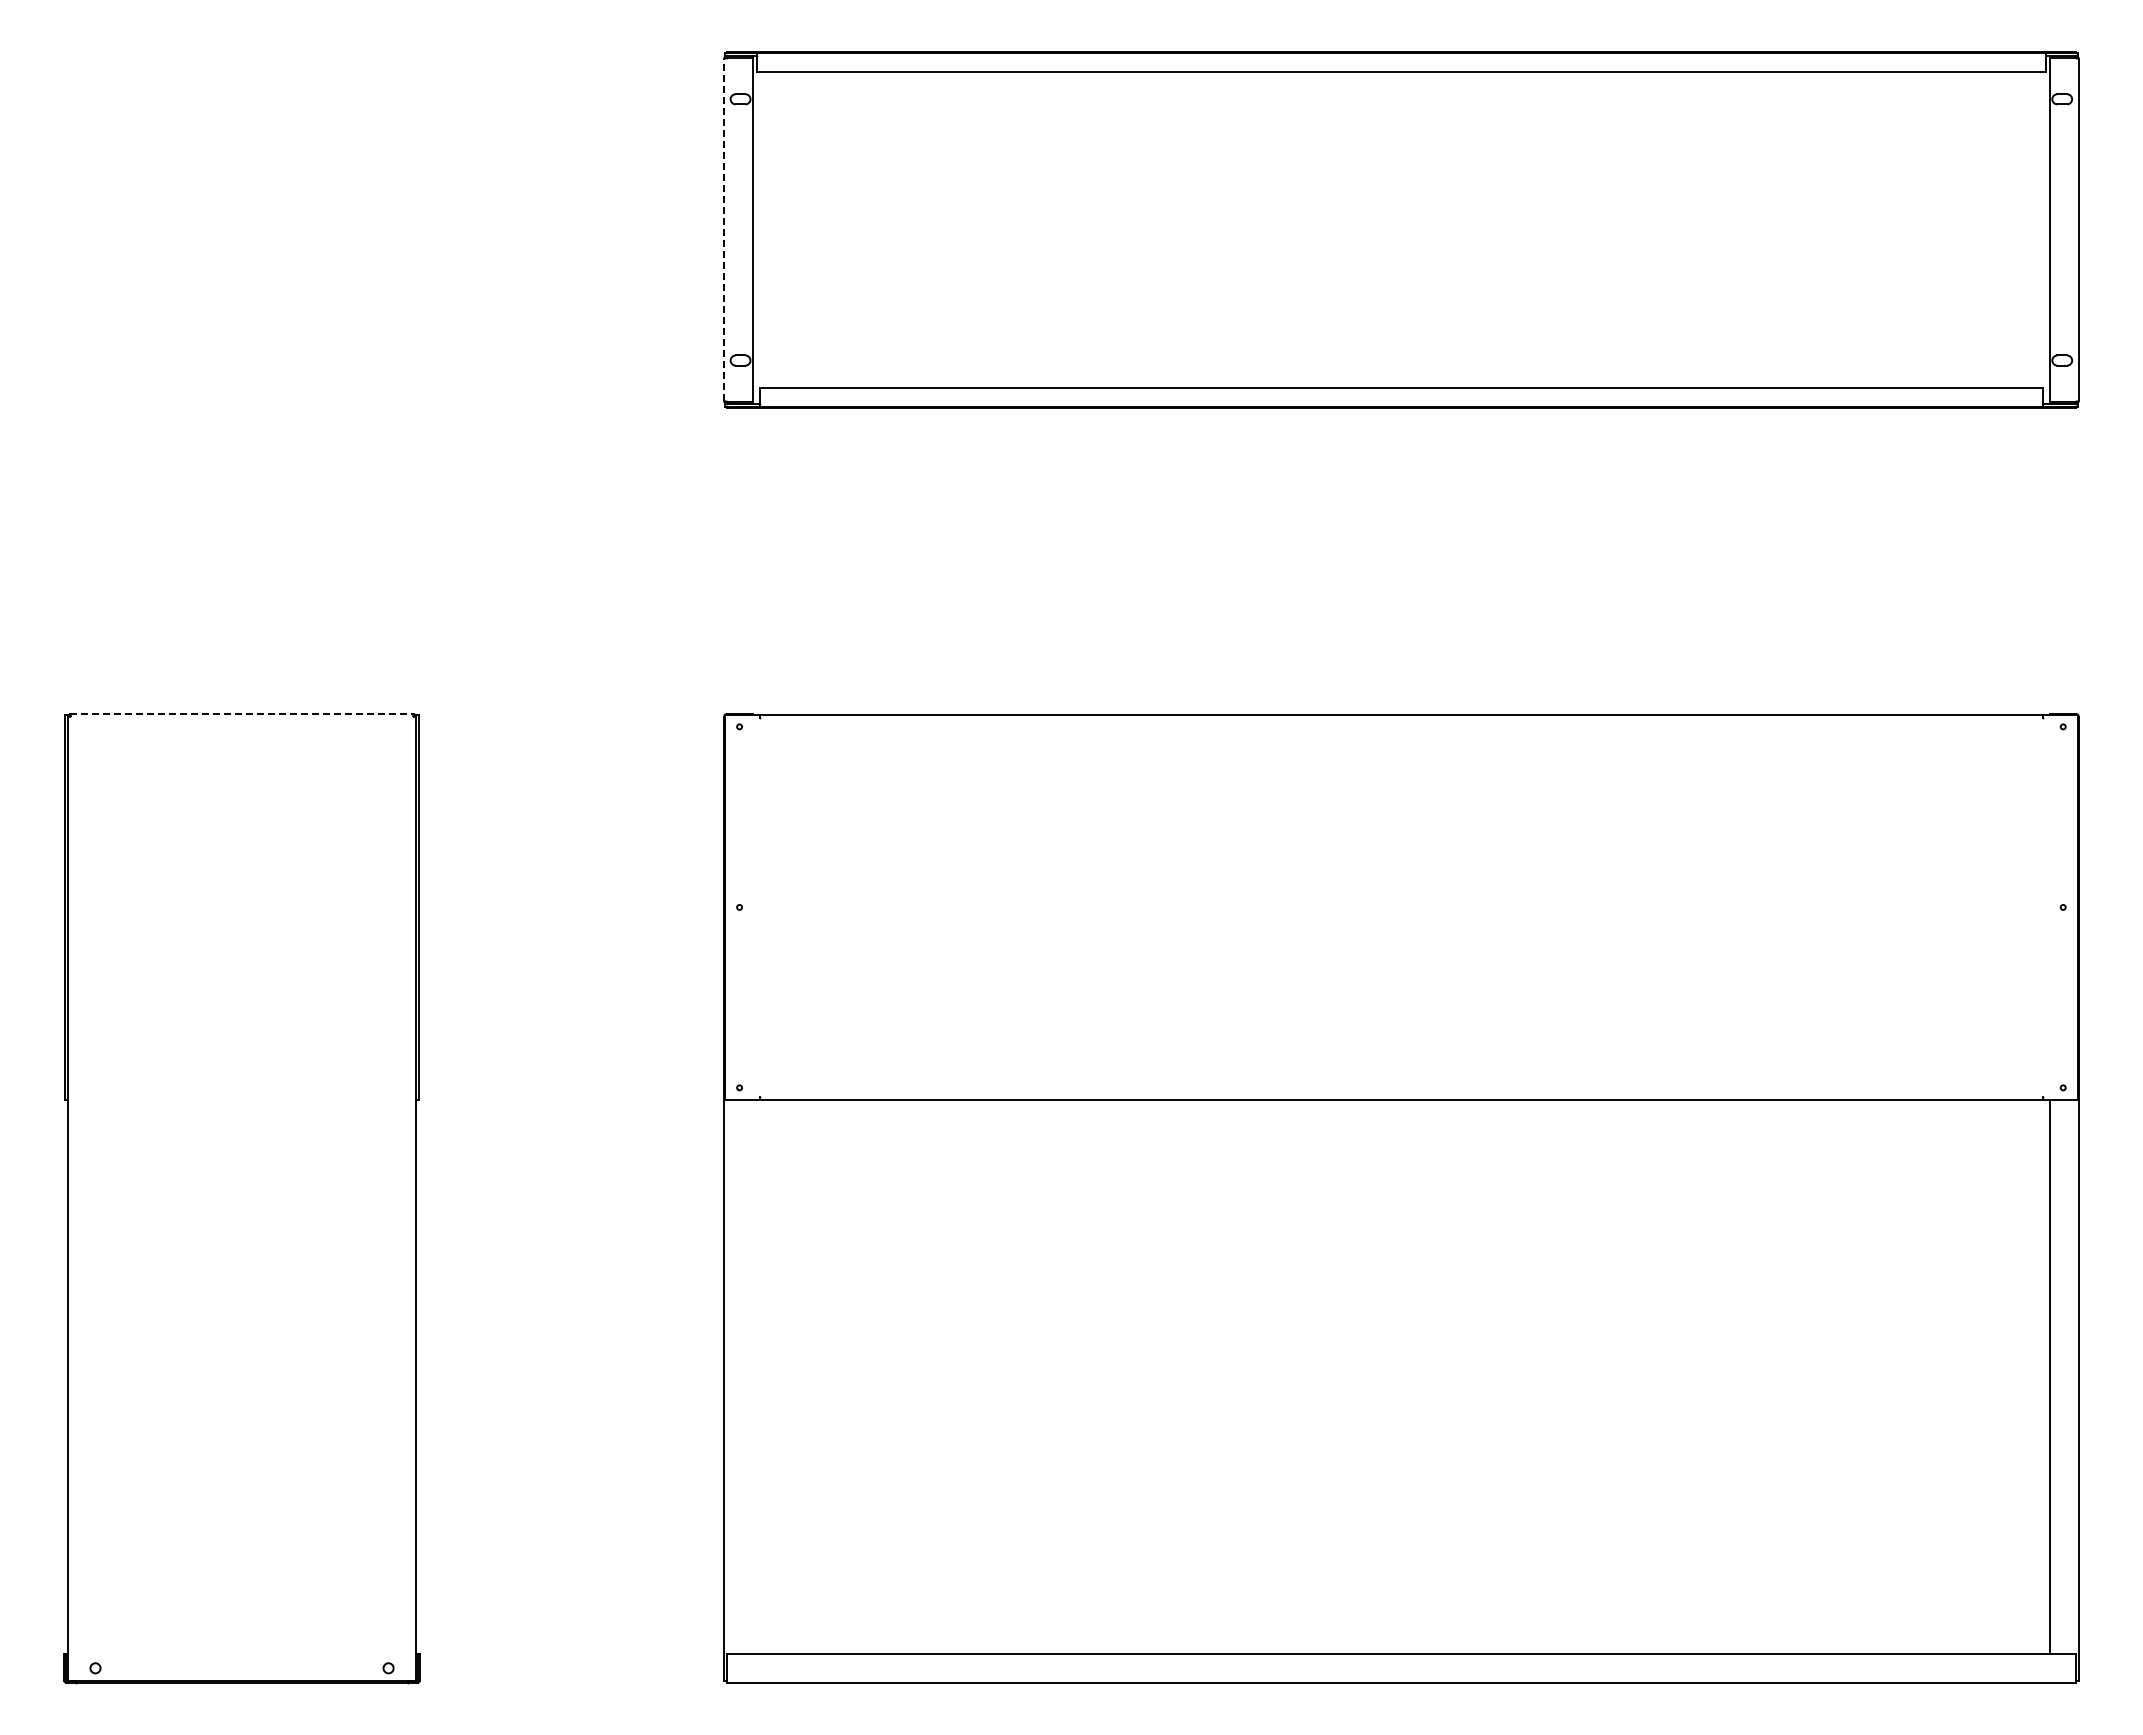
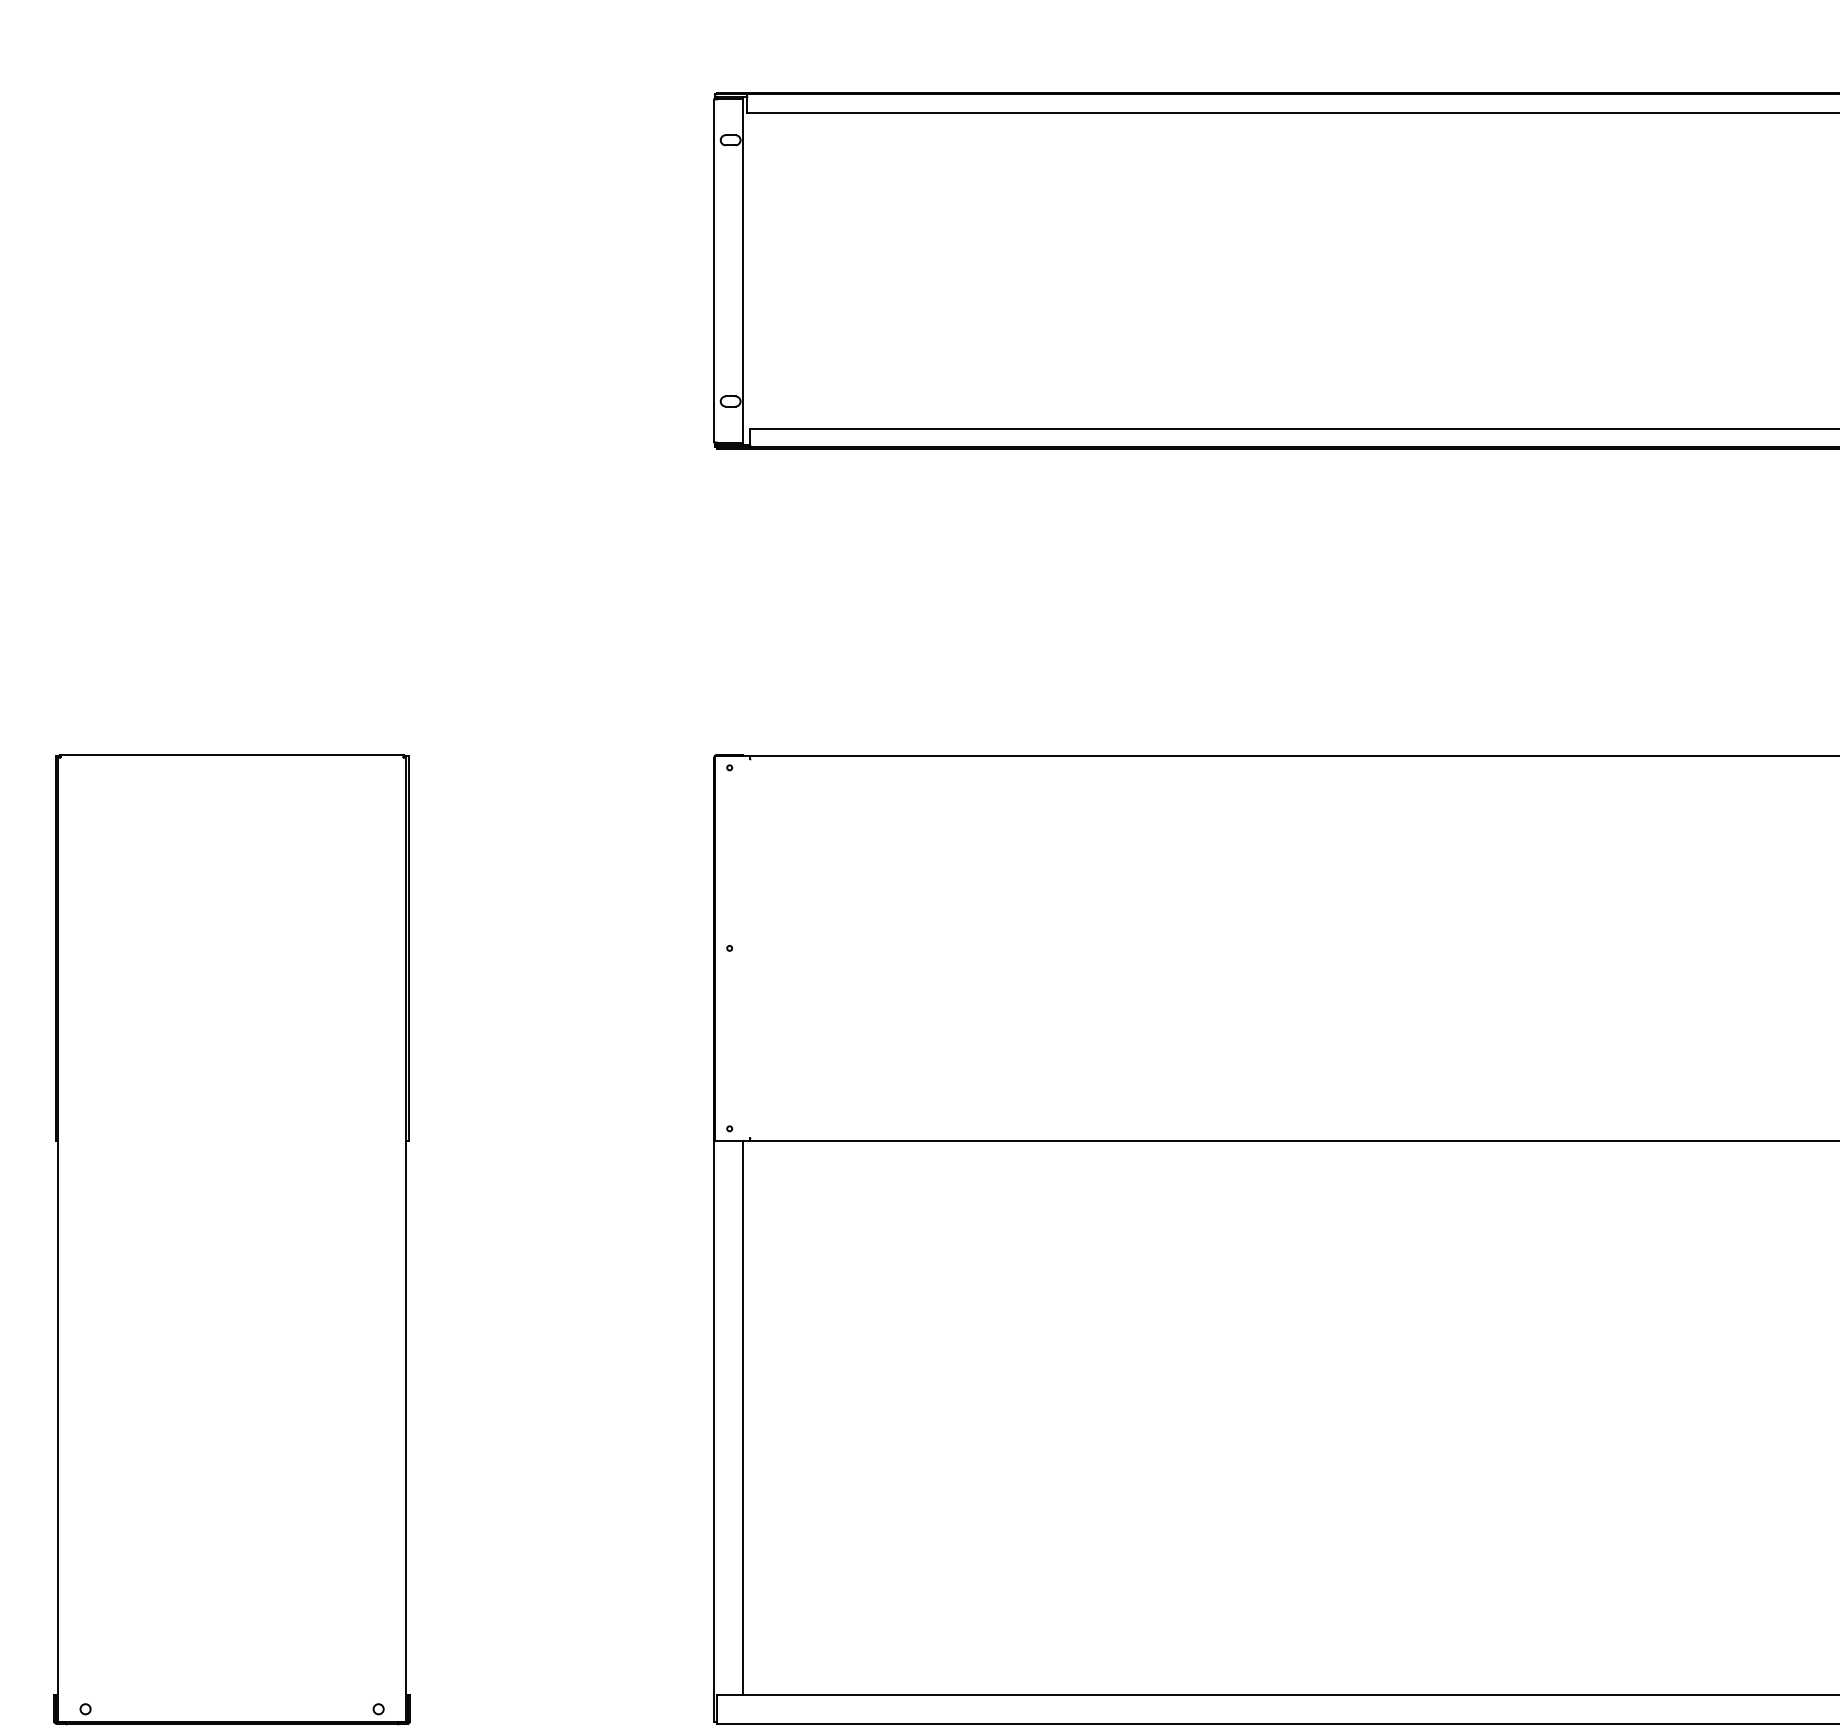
line: (724, 229) -> (714, 270), dashed -> solid
line: (242, 713) -> (232, 754), dashed -> solid
line: (753, 1376) -> (743, 1417), added

